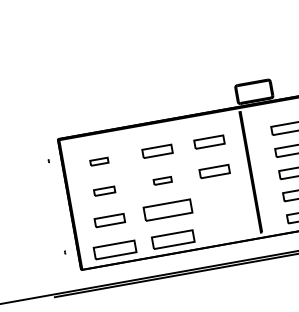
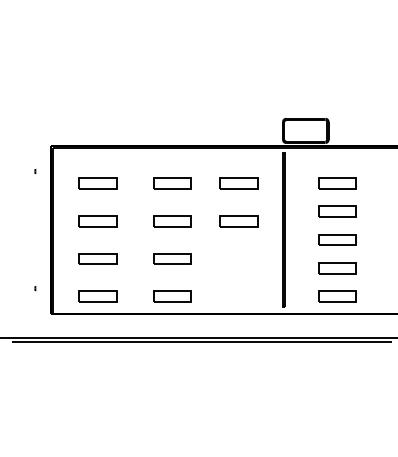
part: (98, 161) -> (97, 183), size x1.67
part: (162, 181) -> (172, 221), size x1.67
part: (104, 191) -> (97, 221), size x1.43
part: (167, 209) -> (172, 258), size x0.62
part: (173, 239) -> (172, 296), size x0.71
part: (114, 250) -> (97, 296), size x0.71

